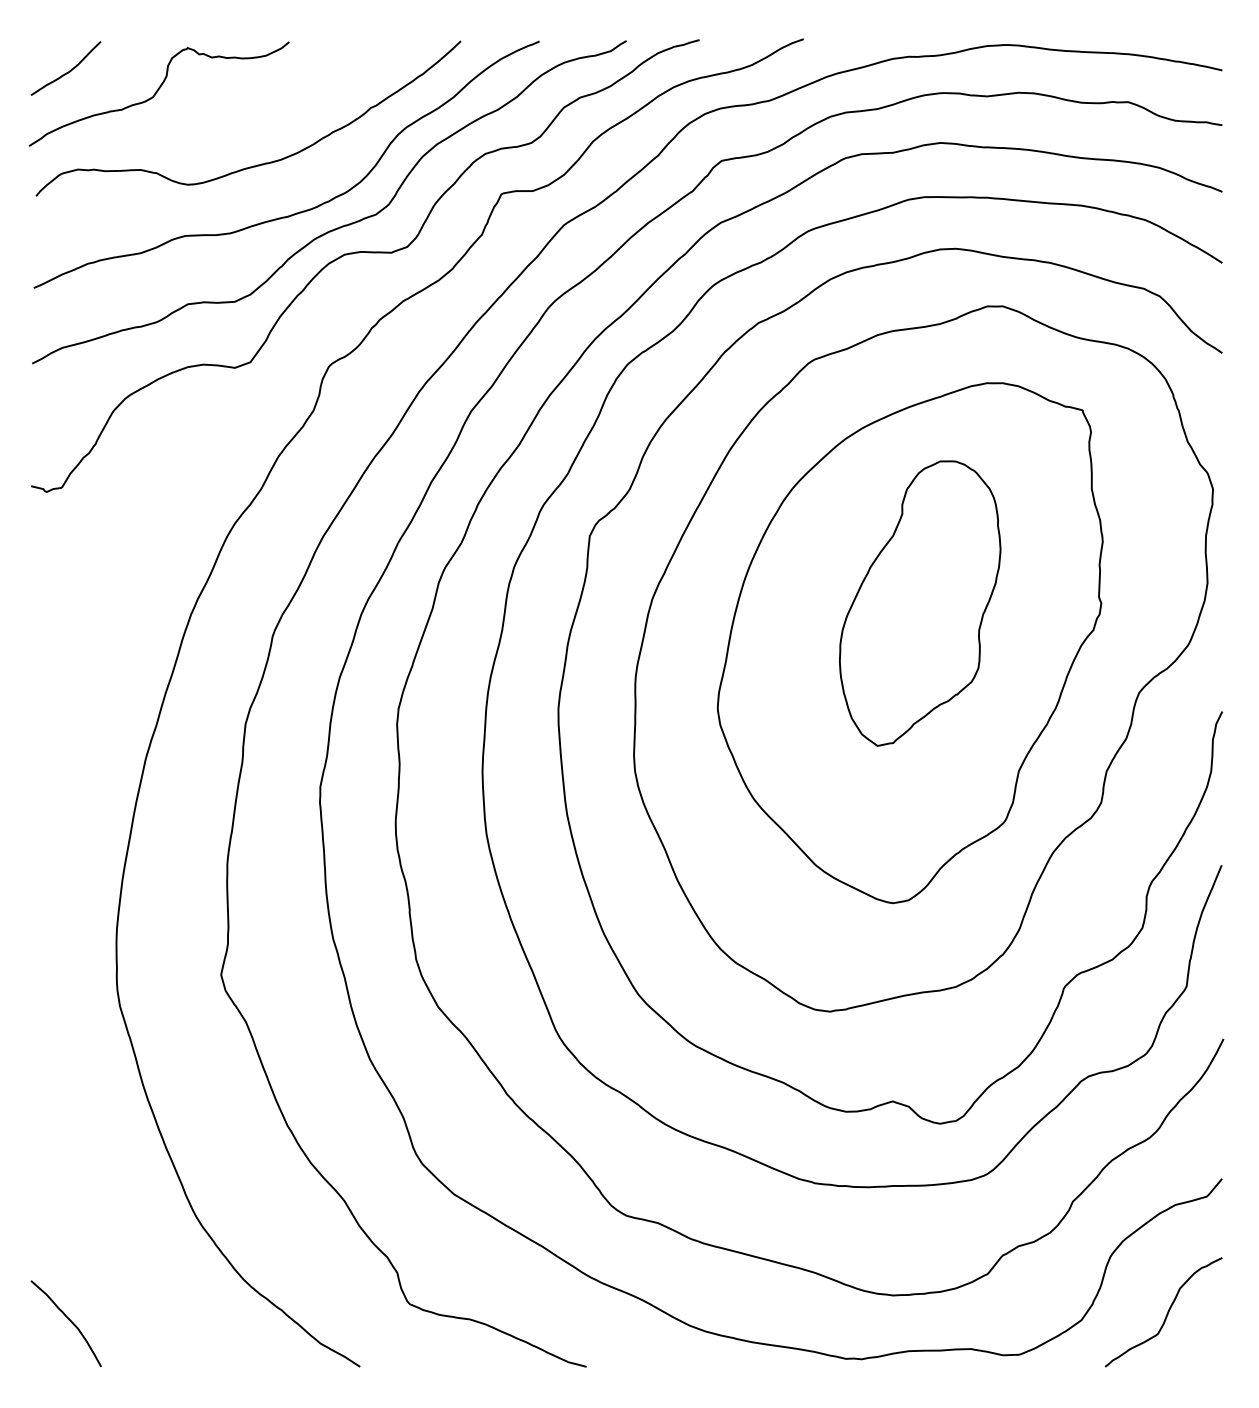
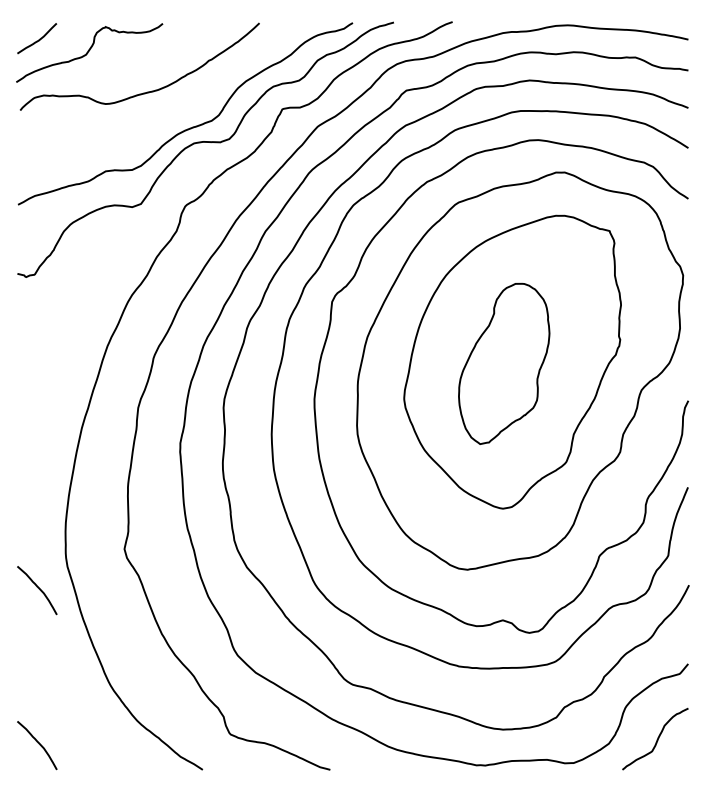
curve: (299, 210) -> (168, 118), removed
part: (920, 602) -> (504, 363), moved
curve: (68, 1046) -> (38, 589), added

